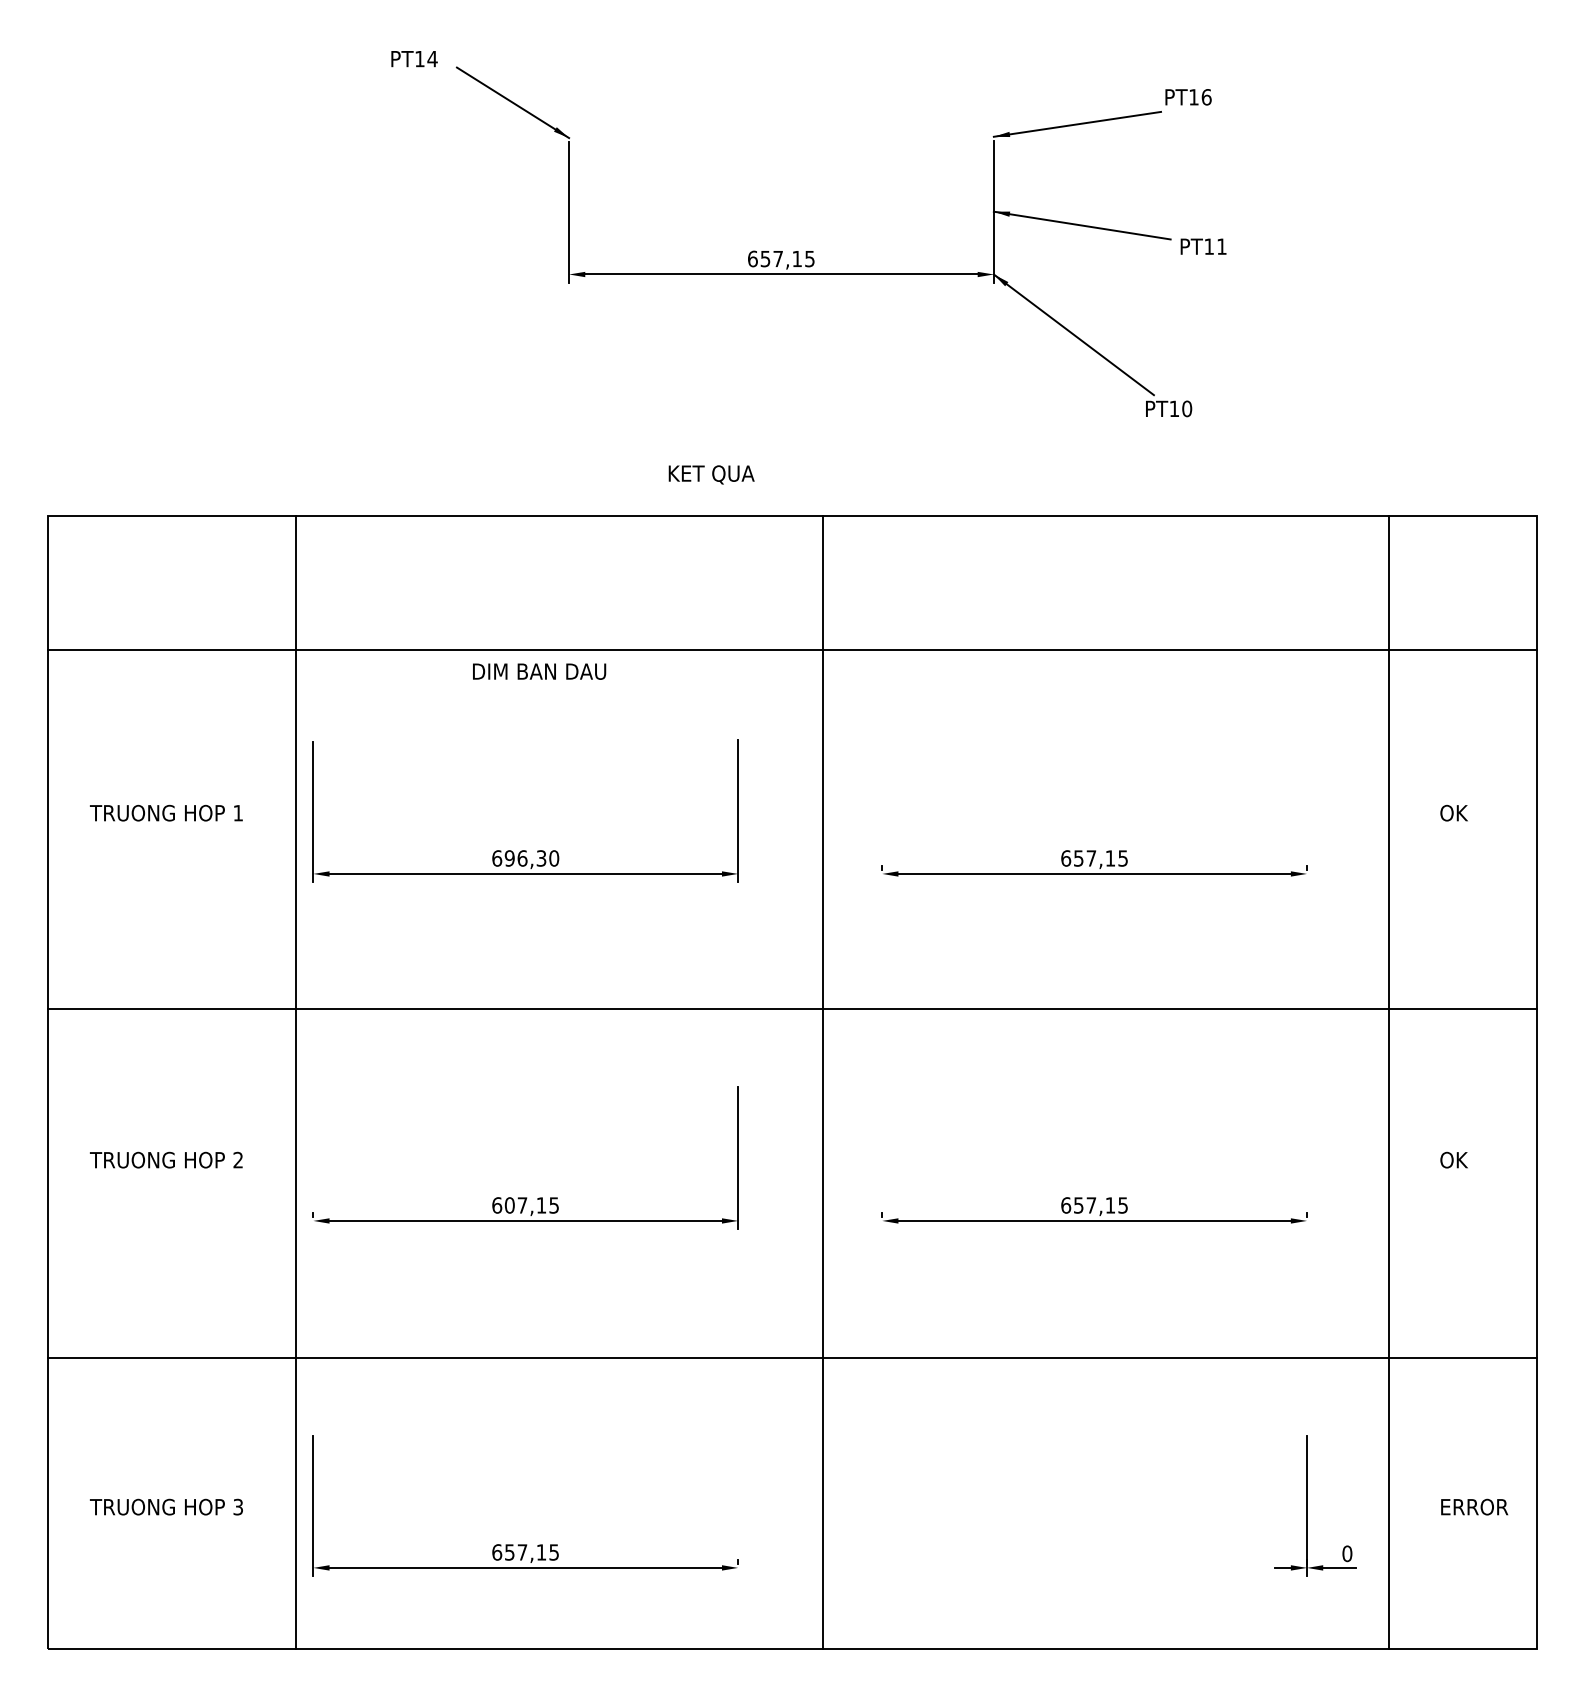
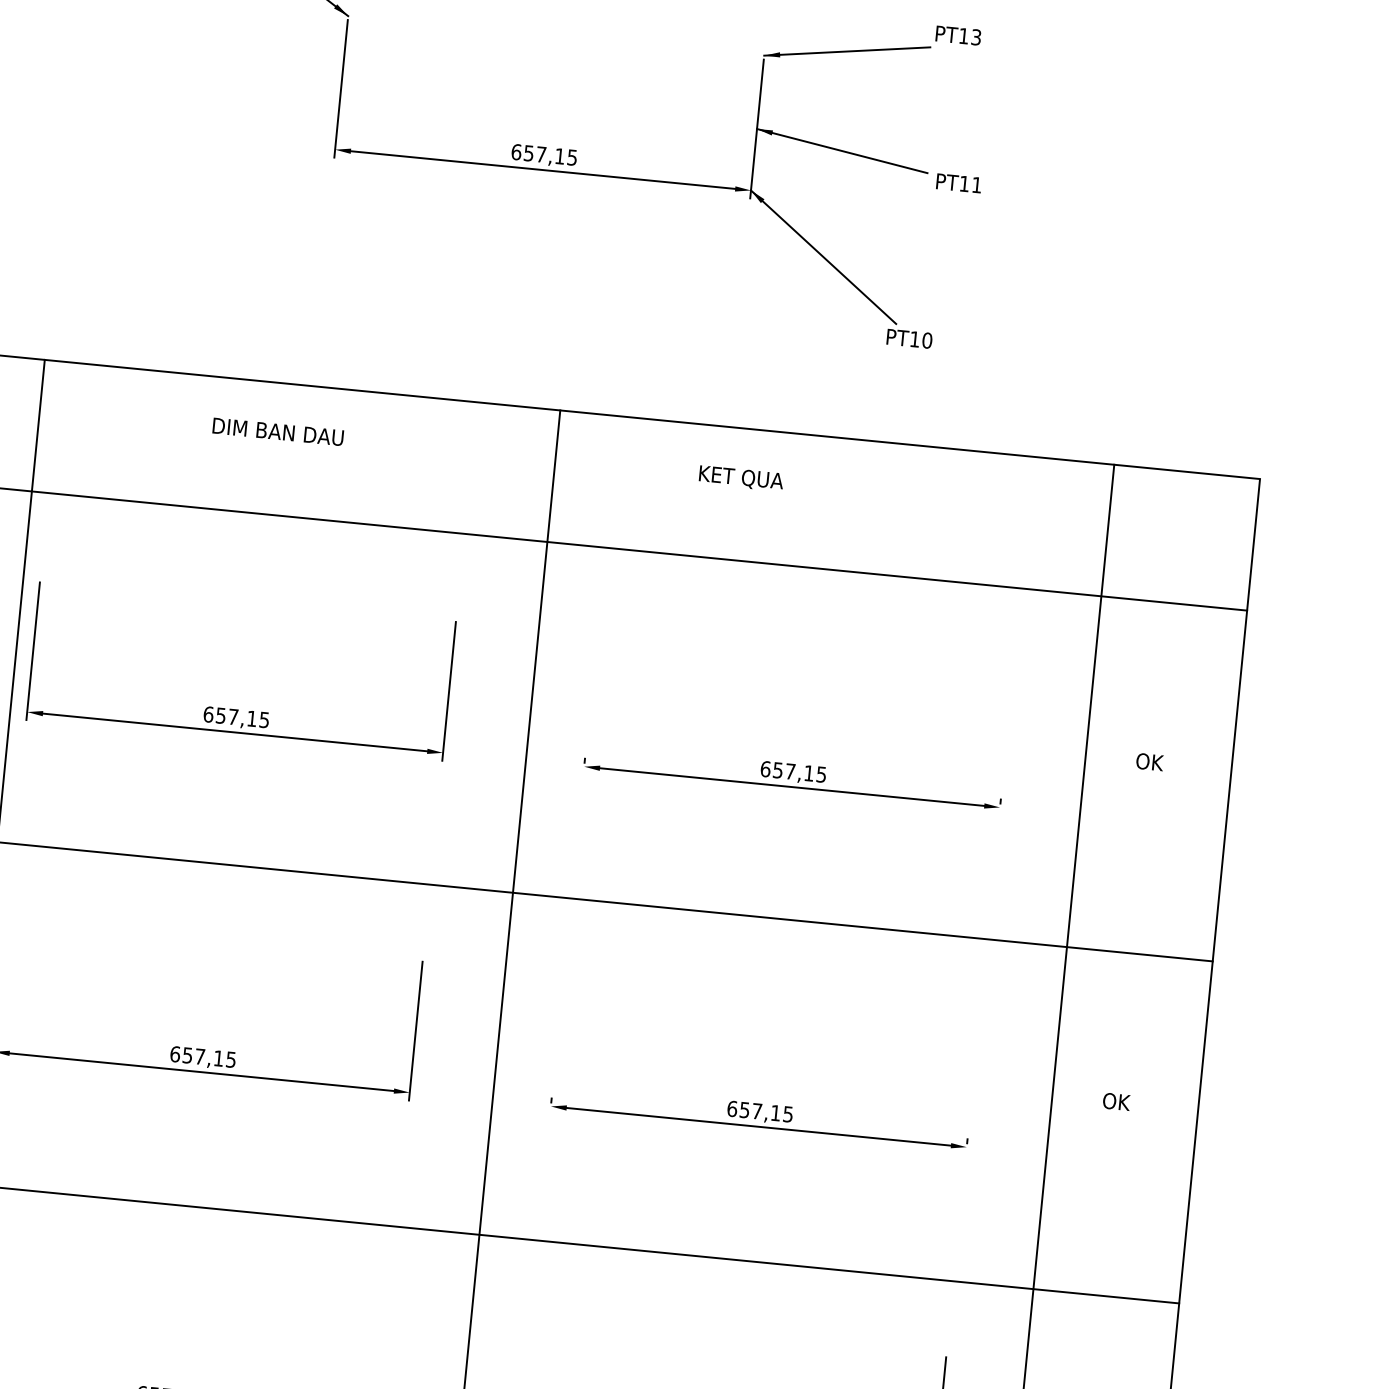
text: (1206, 97) -> (976, 37), PT16 -> PT13
text: (711, 474) -> (741, 478), moved
text: (539, 671) -> (278, 431), moved
text: (531, 858) -> (242, 717), 696,30 -> 657,15
text: (509, 1205) -> (187, 1055), 607,15 -> 657,15

